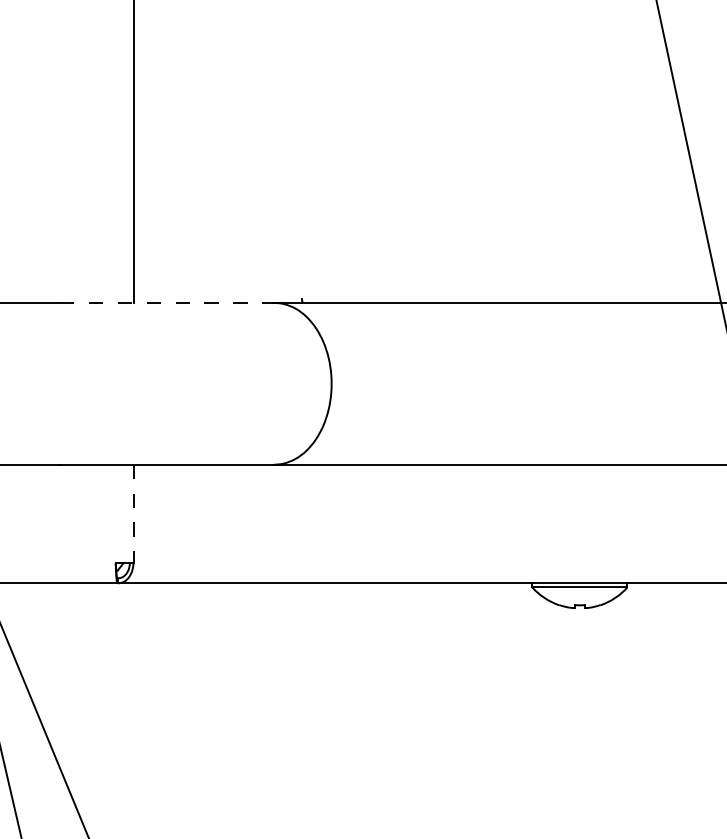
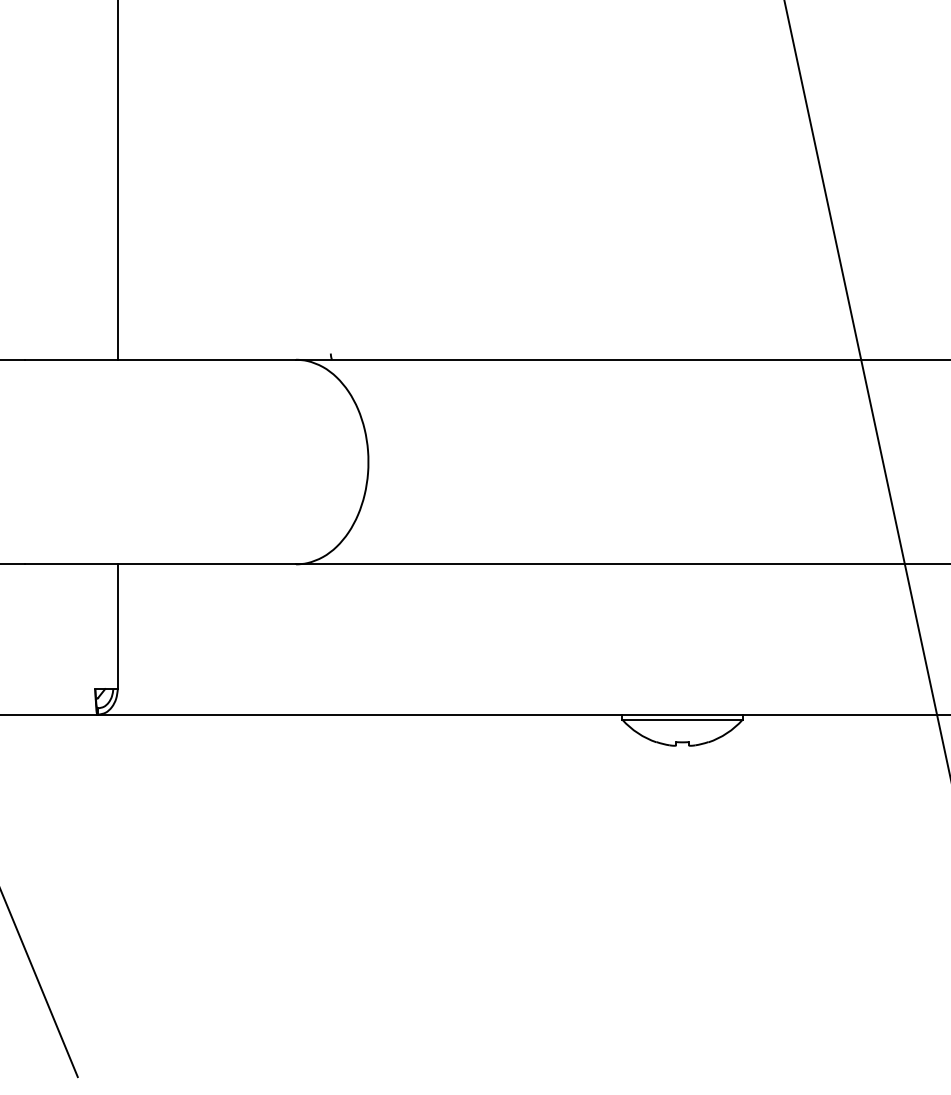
line: (167, 302) -> (160, 359), dashed -> solid
line: (133, 514) -> (117, 627), dashed -> solid

